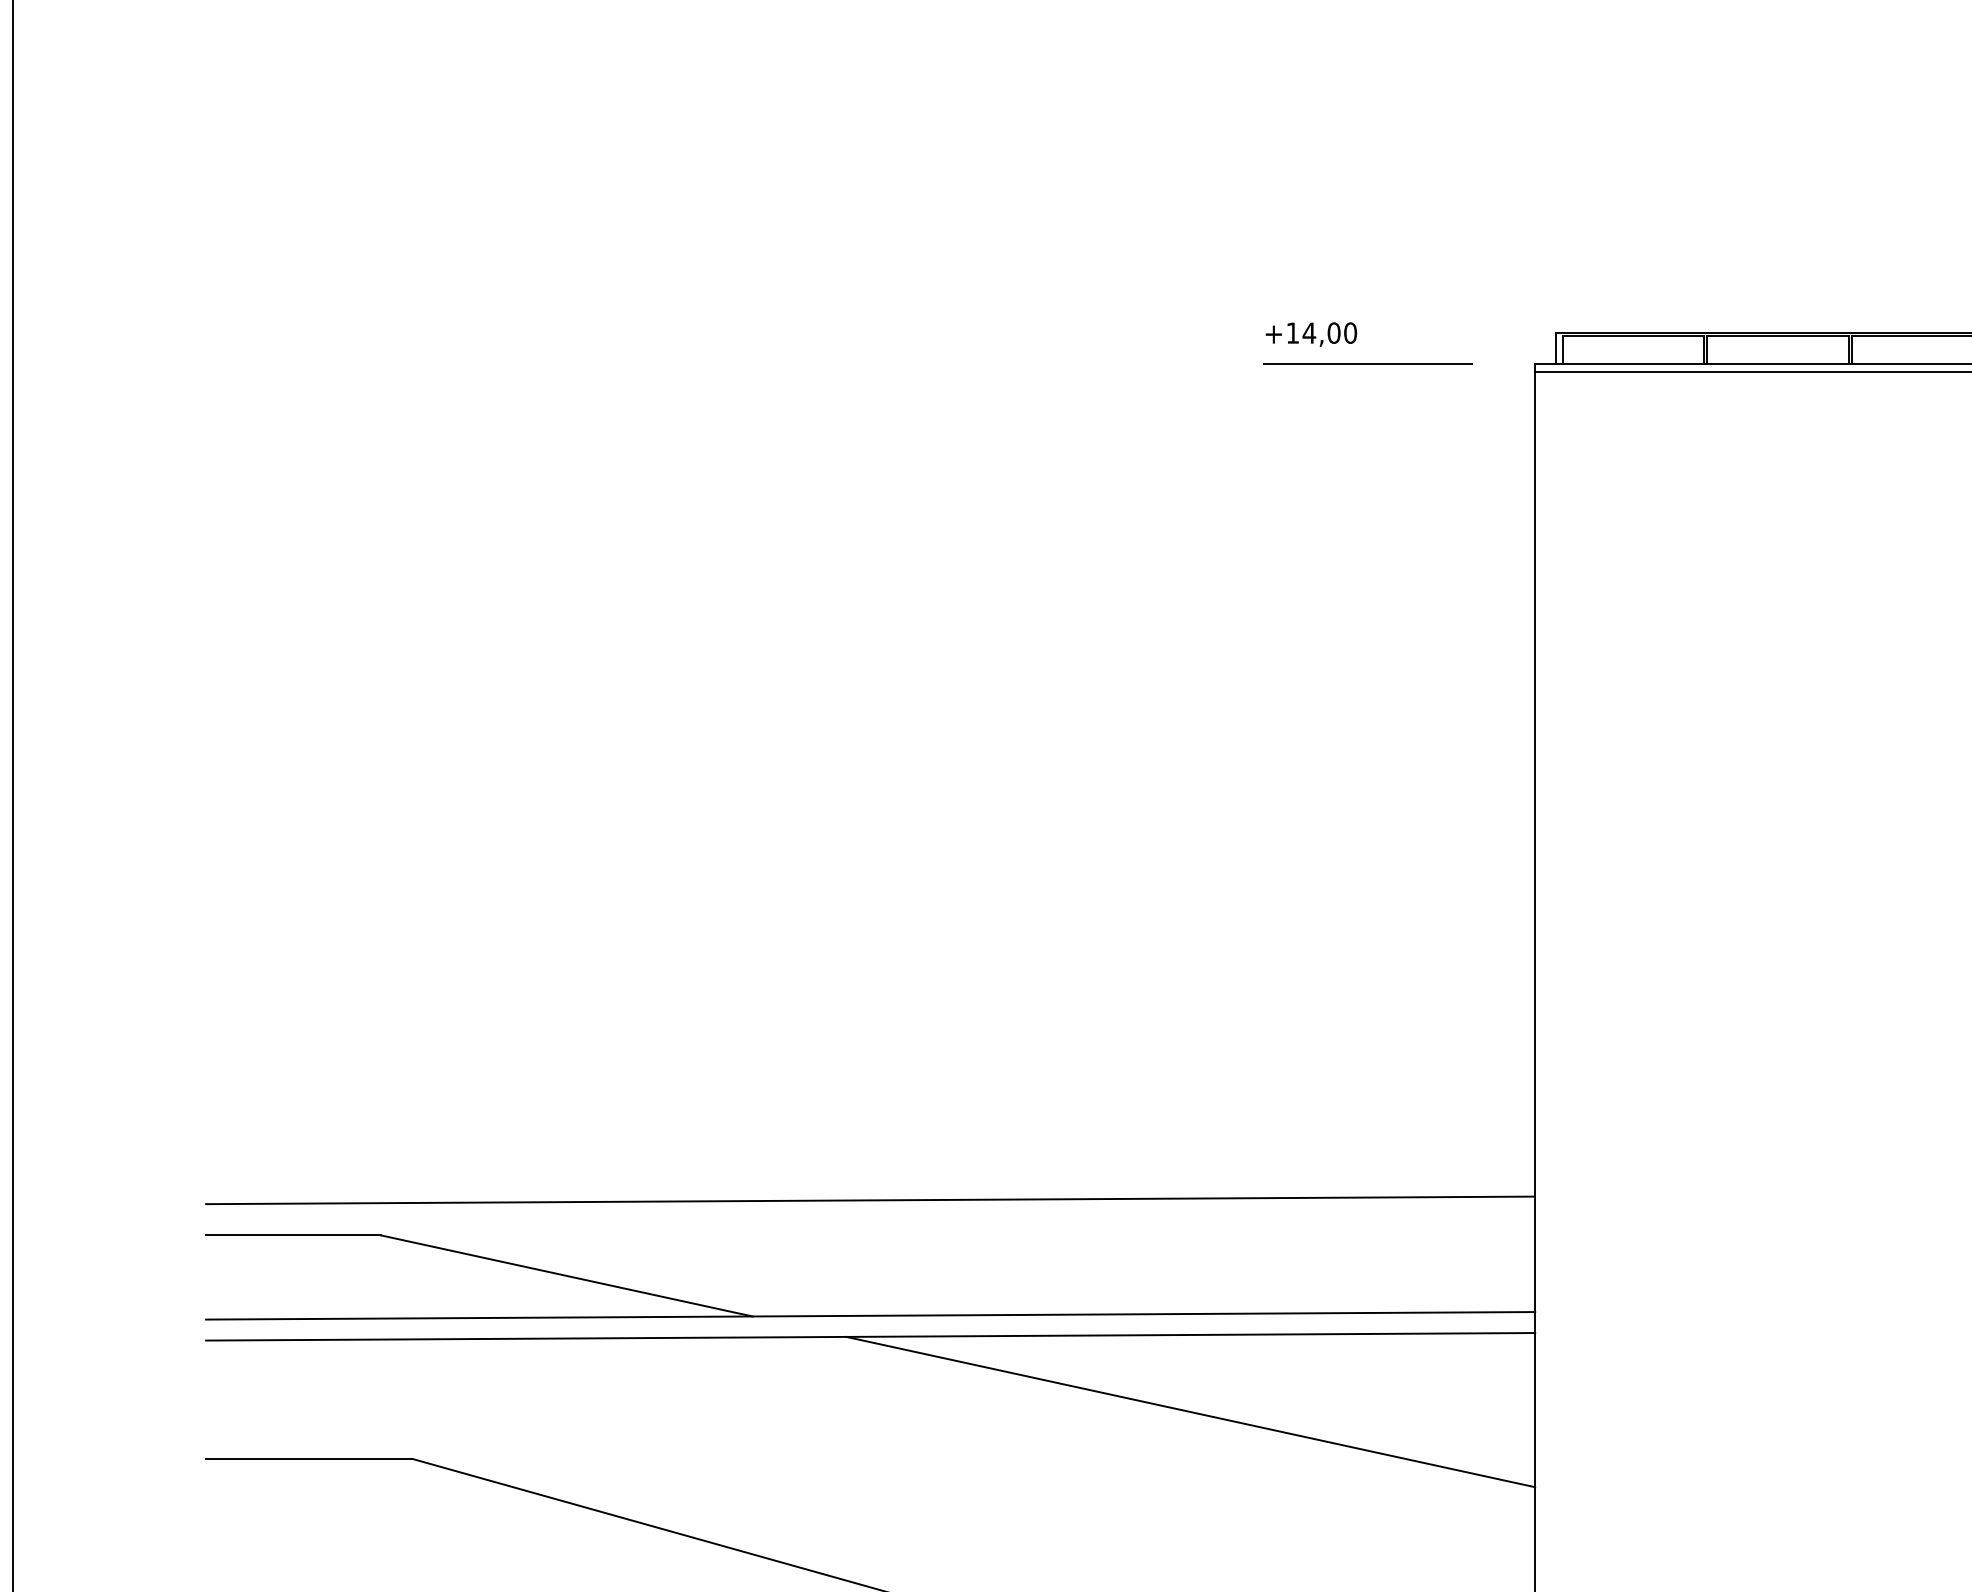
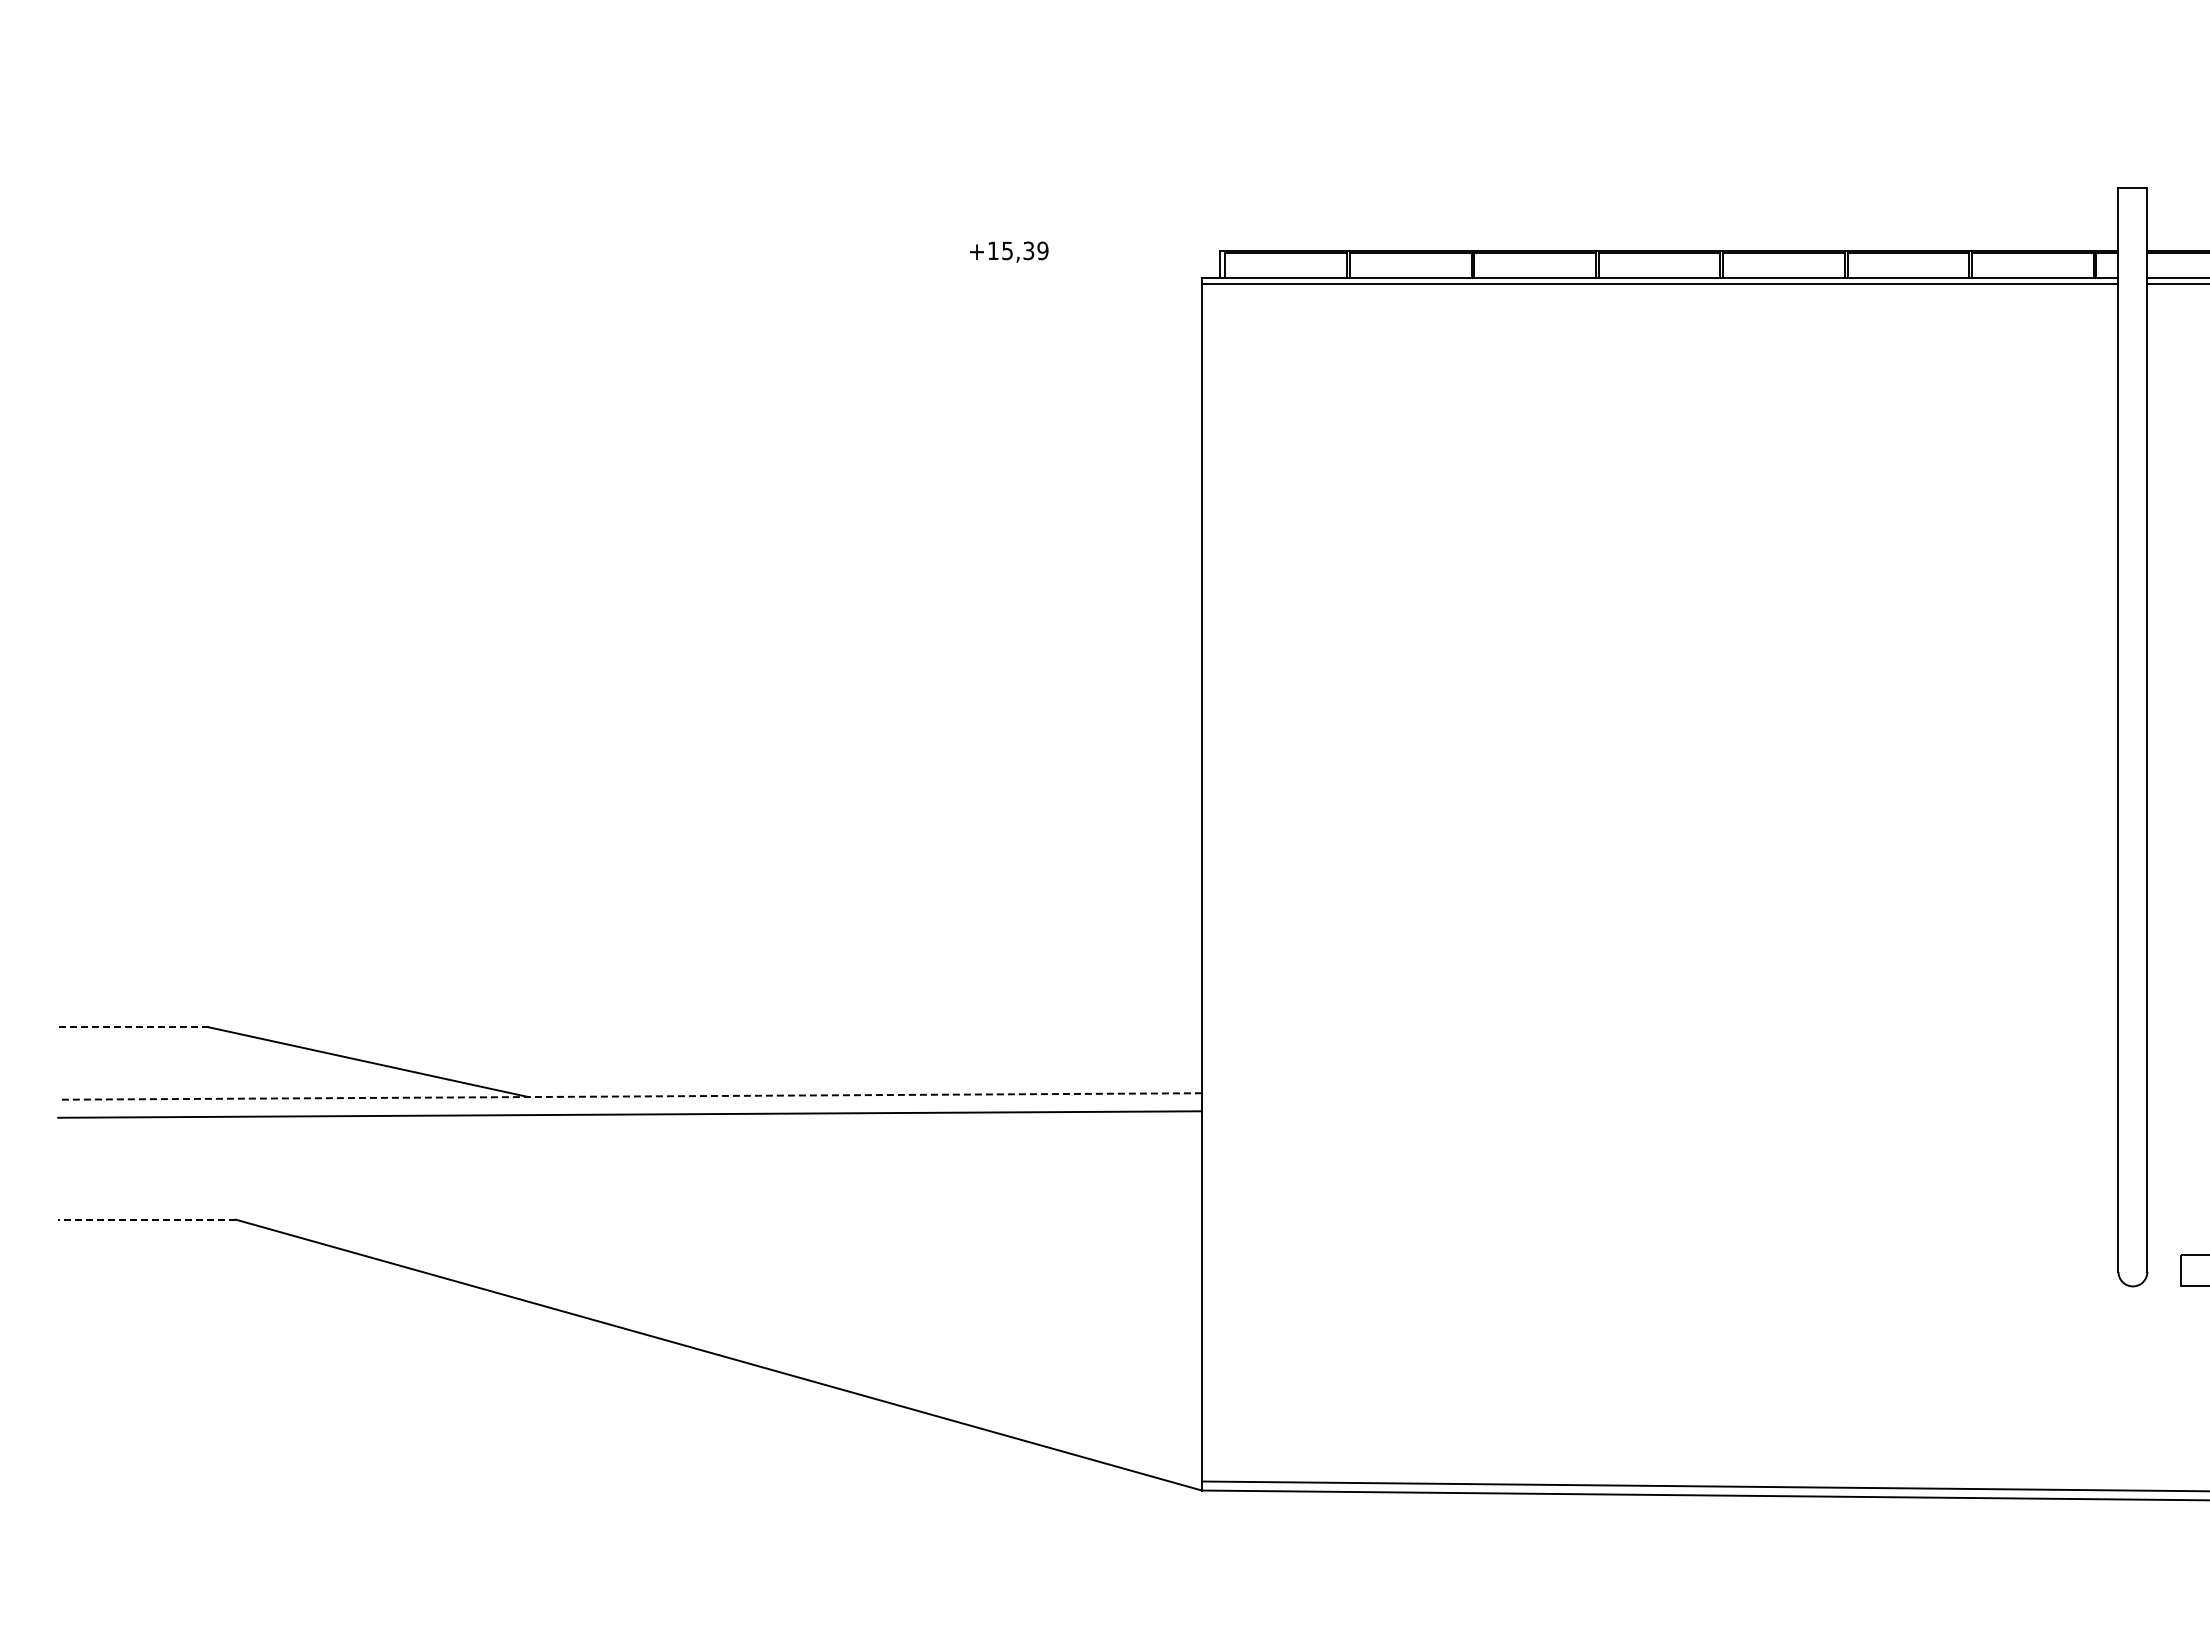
text: (1329, 332) -> (1024, 250), +14,00 -> +15,39
line: (1367, 364) -> (1057, 277), removed
line: (870, 1199) -> (629, 996), removed
line: (292, 1235) -> (132, 1027), solid -> dashed
line: (871, 1315) -> (630, 1096), solid -> dashed
line: (1190, 1411) -> (905, 1178), removed
line: (308, 1458) -> (146, 1219), solid -> dashed

